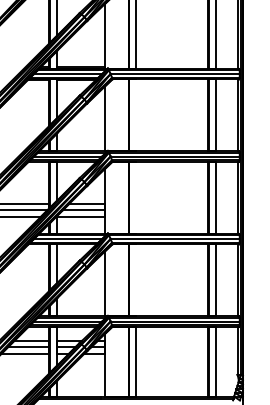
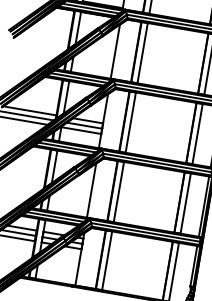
line: (136, 115) -> (142, 53), added
line: (136, 197) -> (130, 122), added
line: (136, 280) -> (118, 192), added

